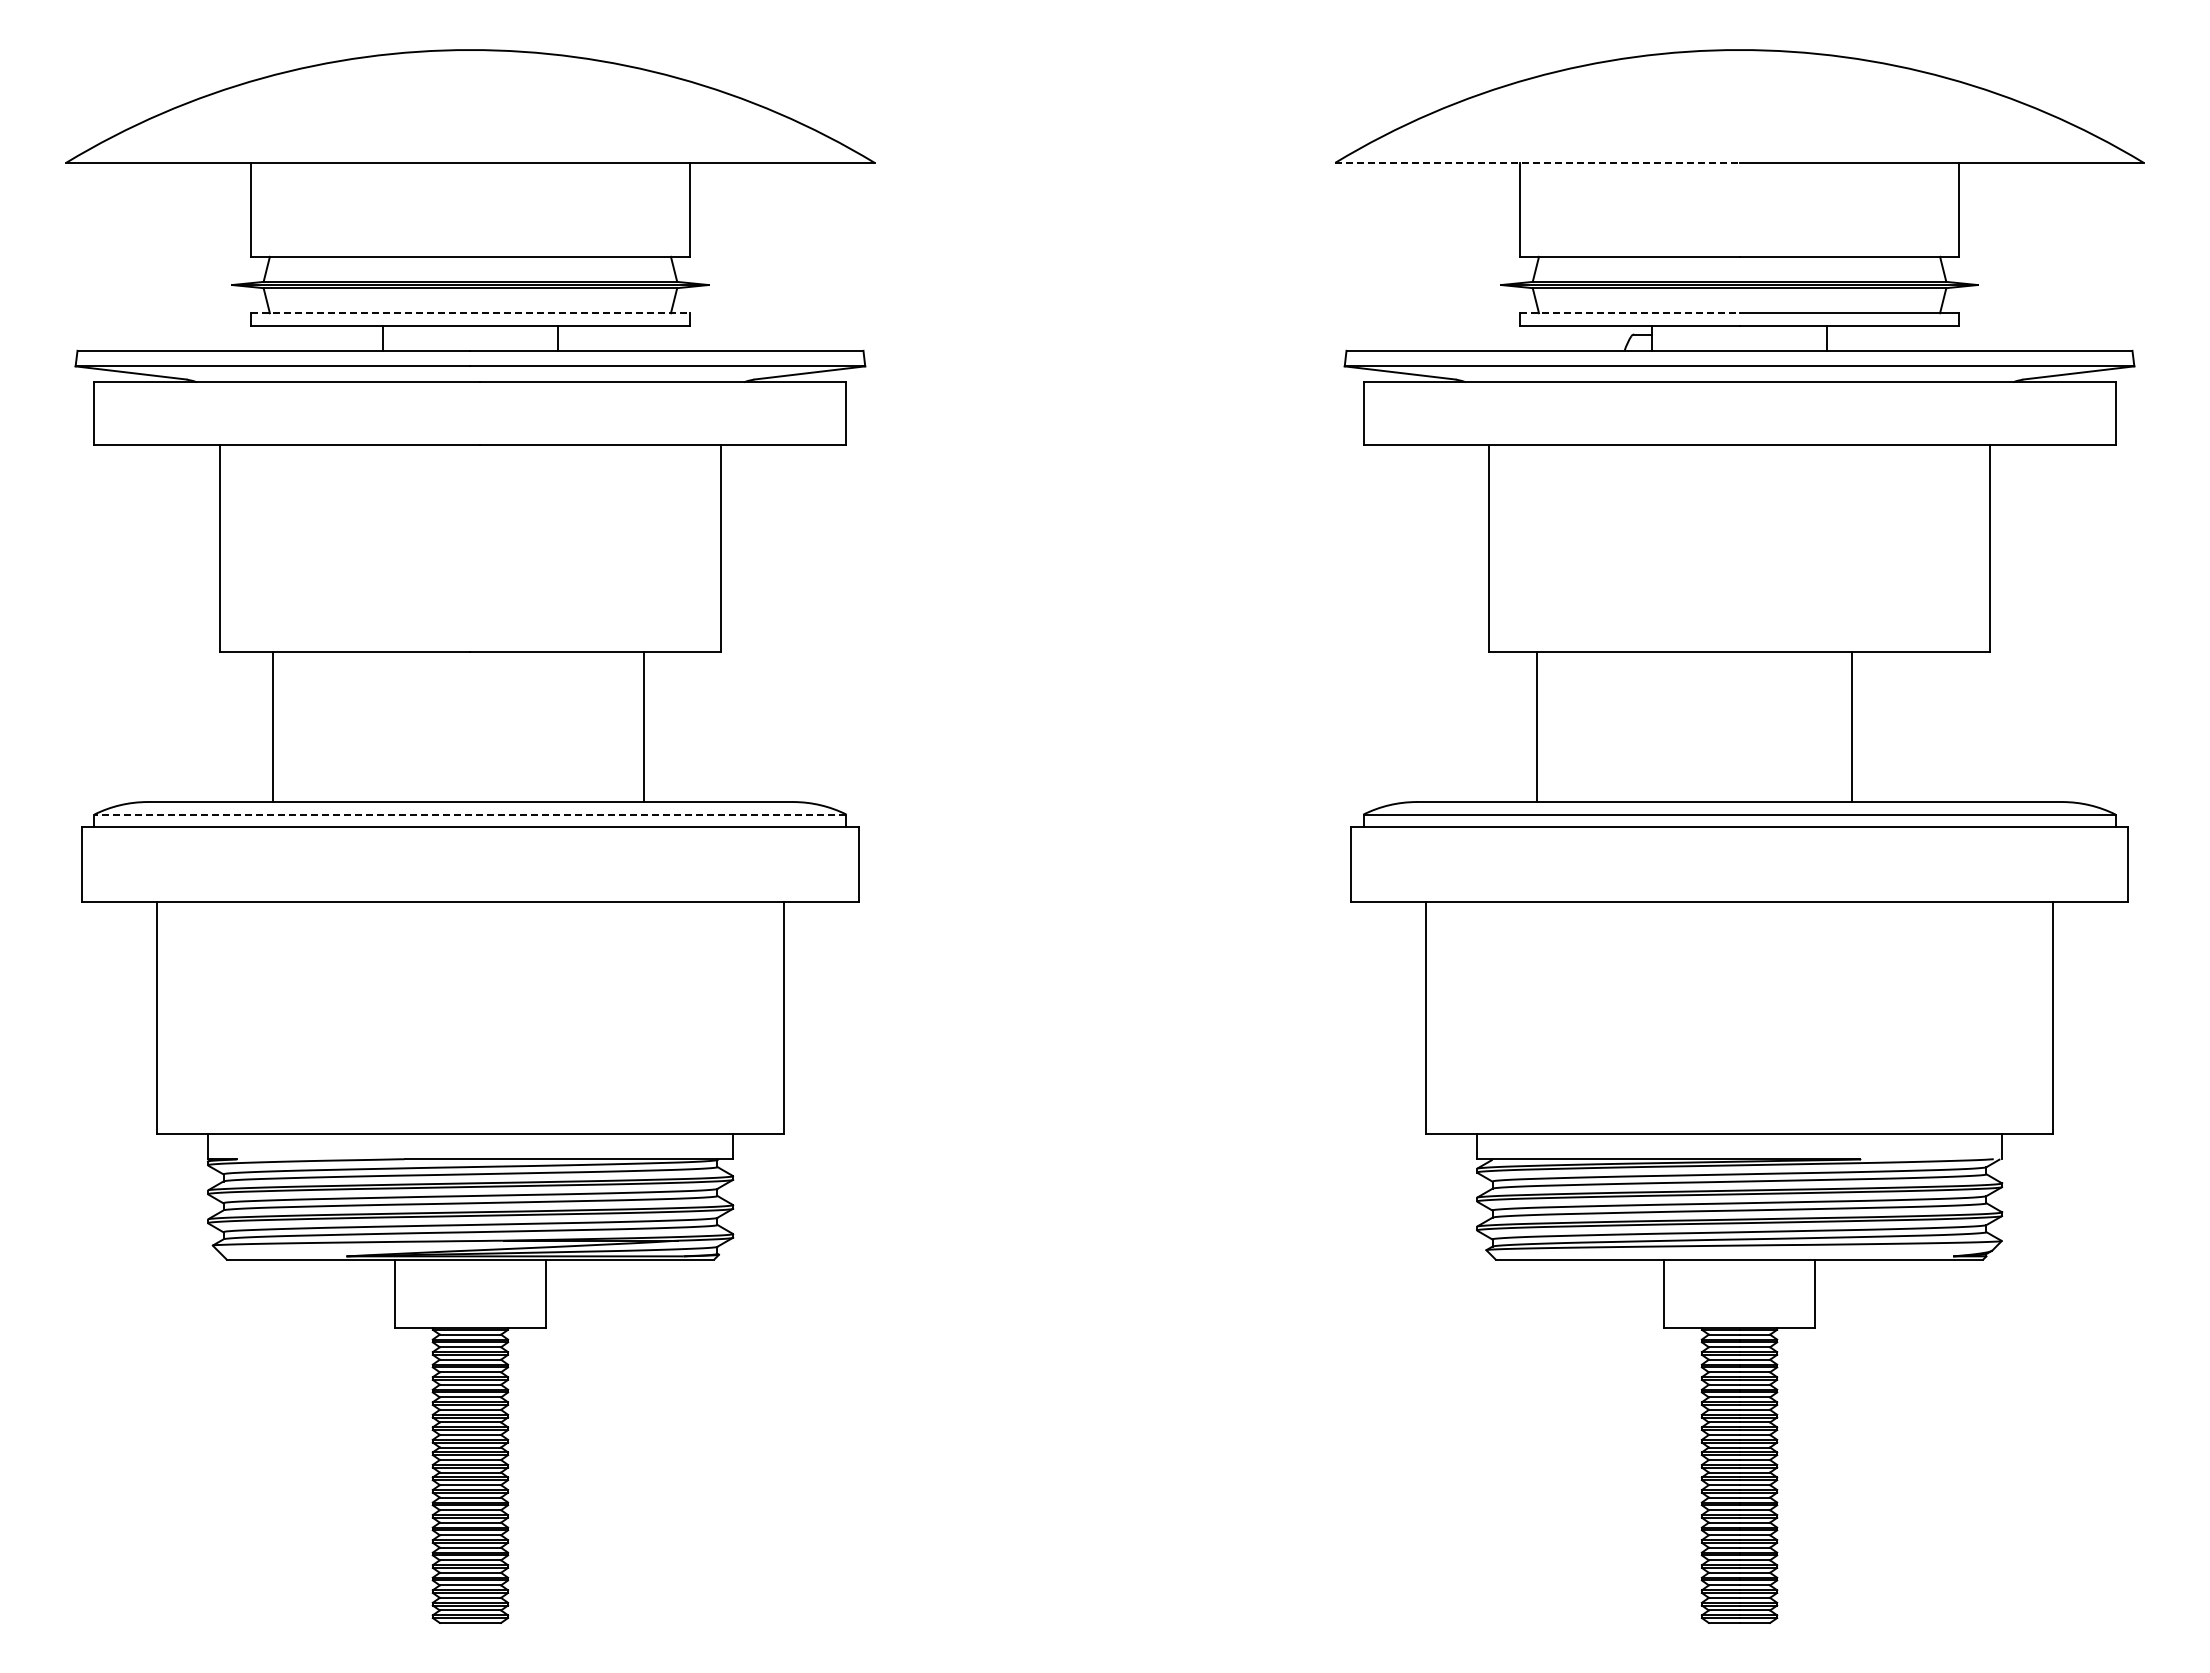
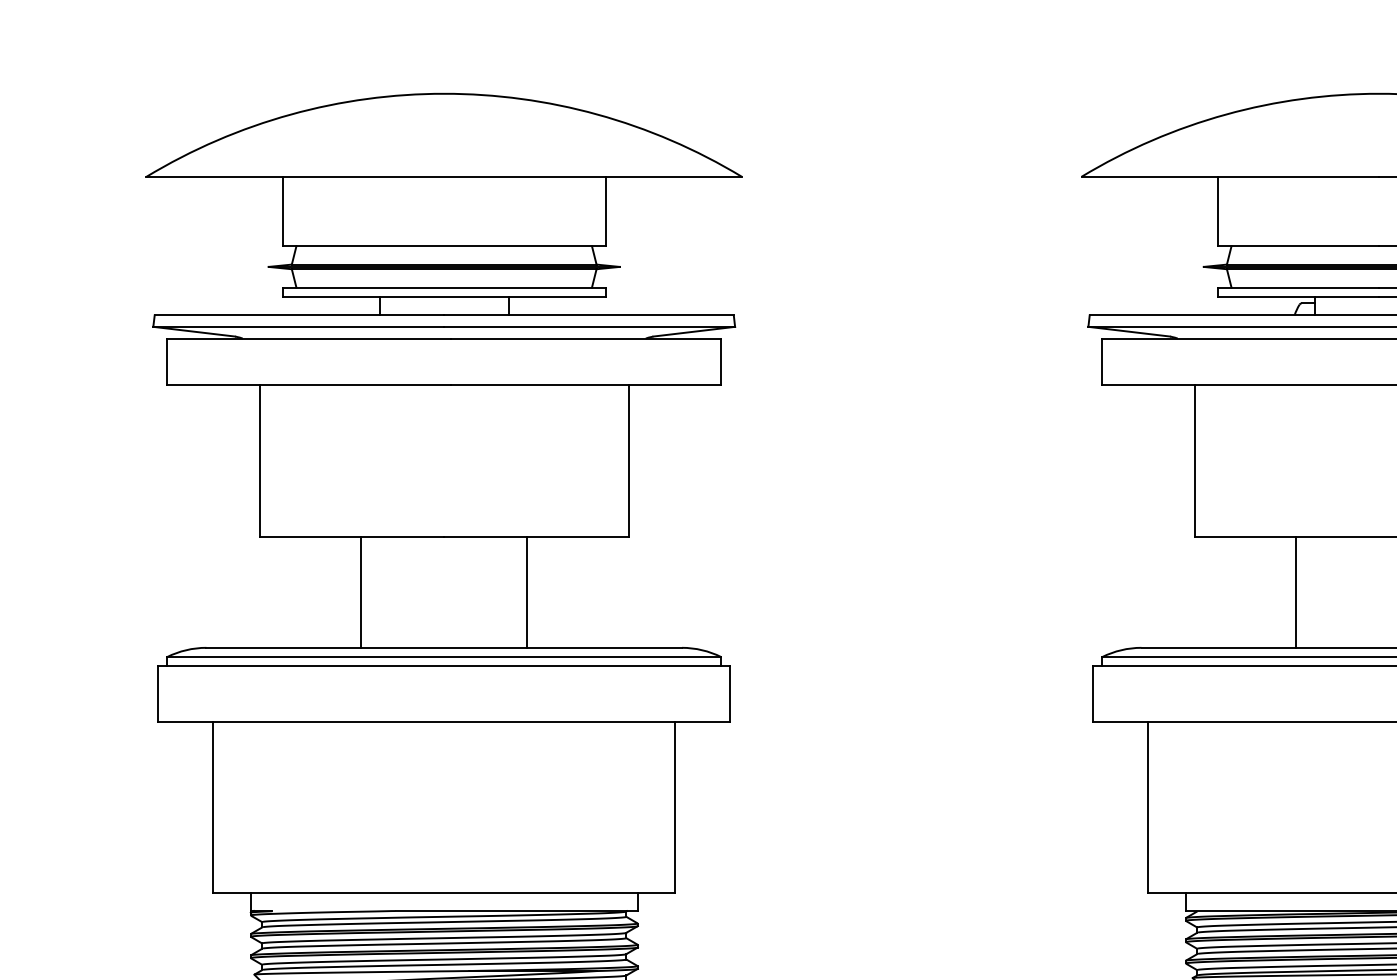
line: (1537, 162) -> (1230, 176), dashed -> solid
line: (470, 313) -> (444, 287), dashed -> solid
line: (1629, 313) -> (1298, 287), dashed -> solid
line: (272, 726) -> (361, 592), moved
line: (644, 726) -> (527, 592), moved
line: (1536, 726) -> (1296, 592), moved
line: (470, 814) -> (444, 657), dashed -> solid

